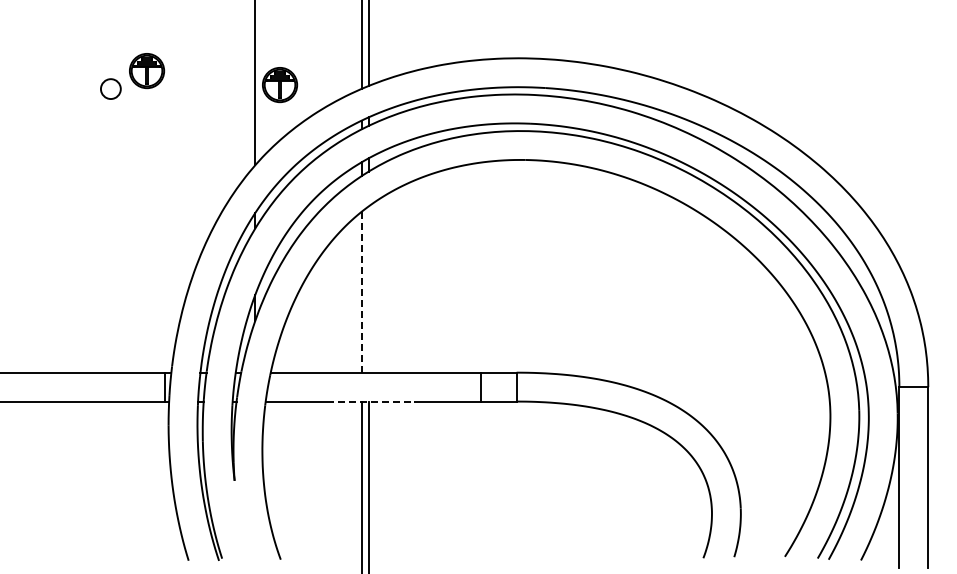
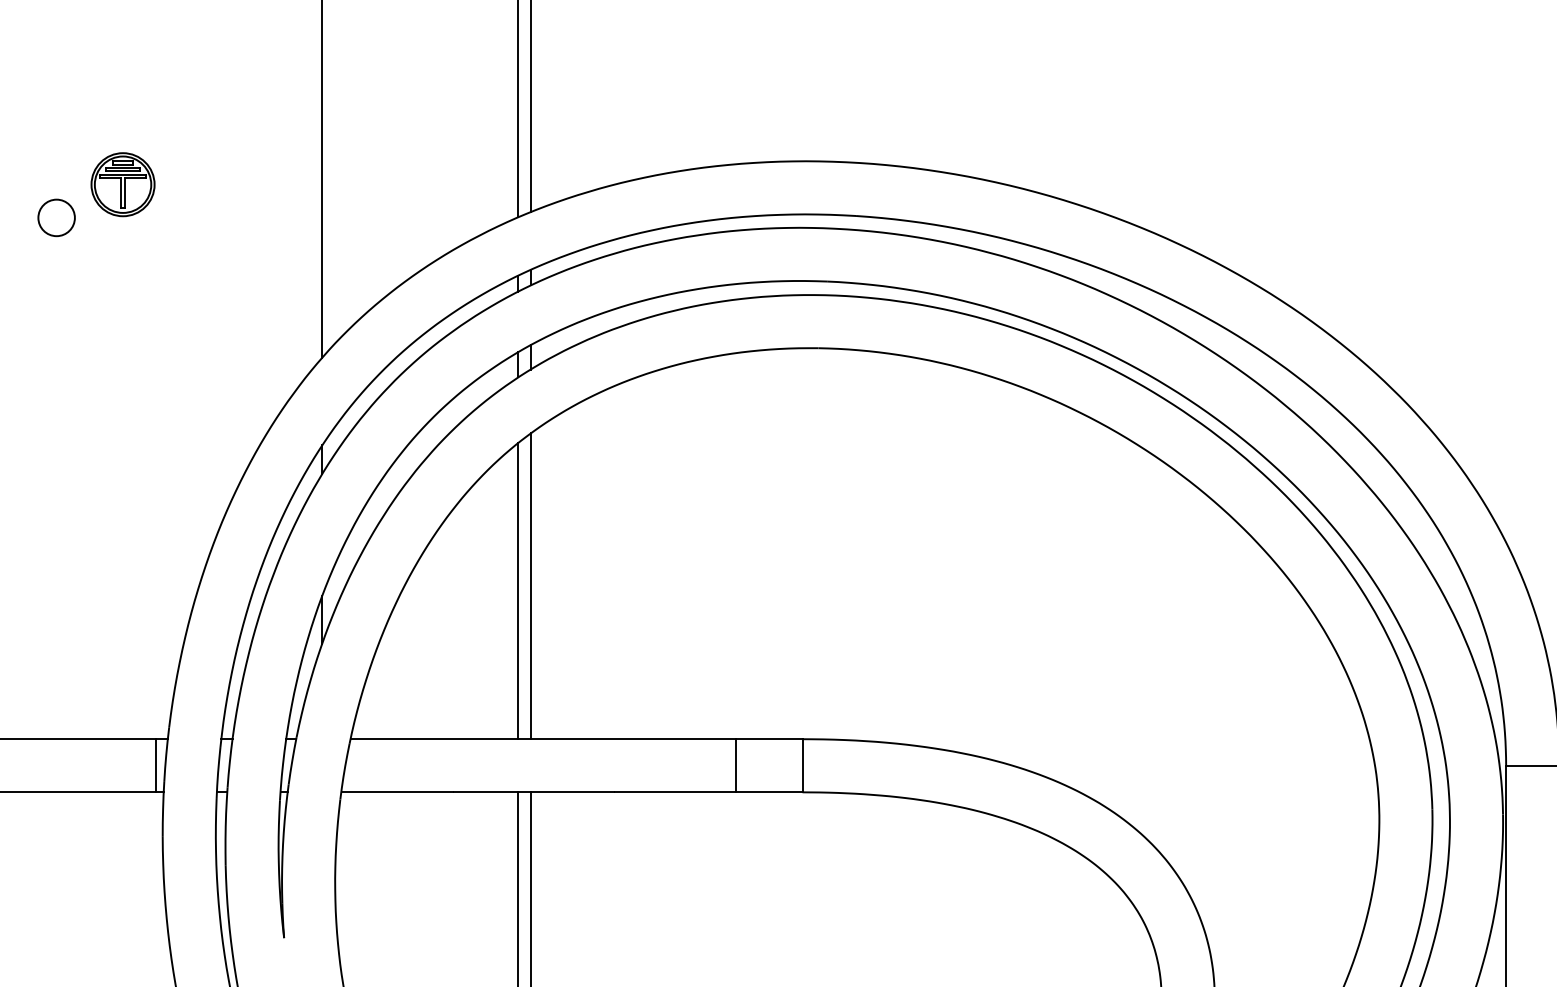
part: (280, 85) -> (368, 211), removed
line: (368, 289) -> (530, 586), added
line: (361, 292) -> (517, 591), dashed -> solid
line: (371, 401) -> (535, 792), dashed -> solid

